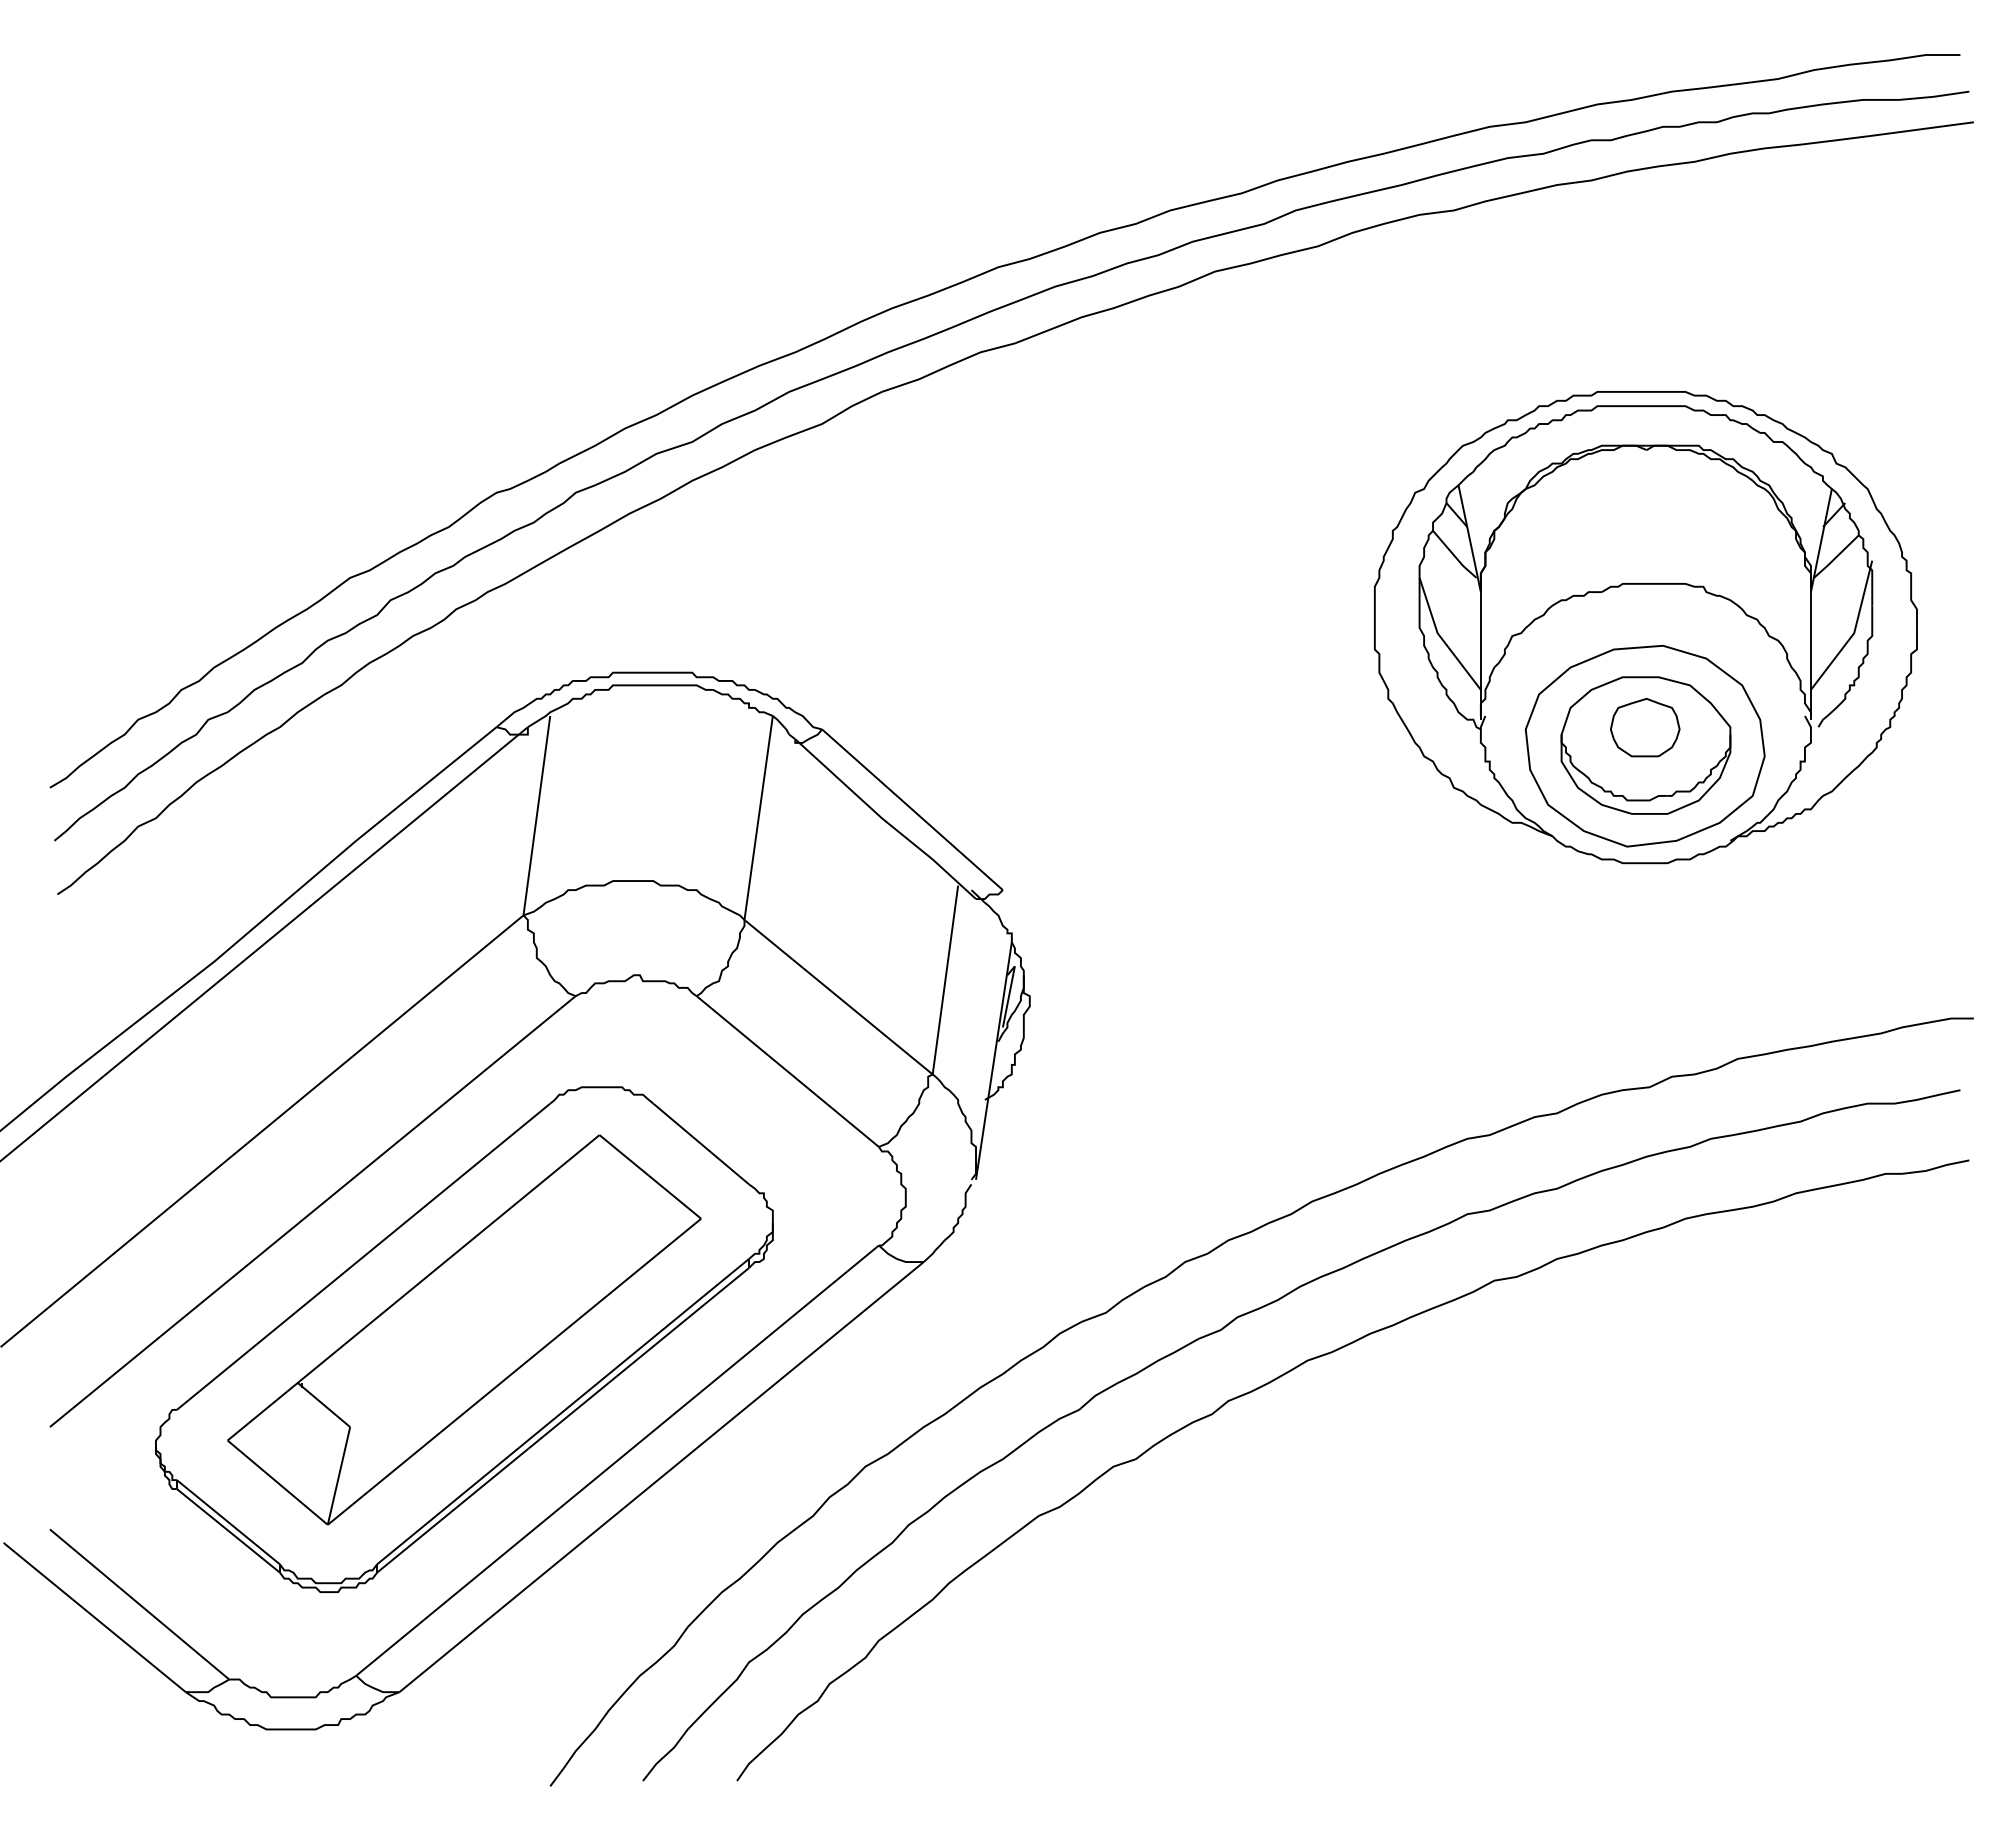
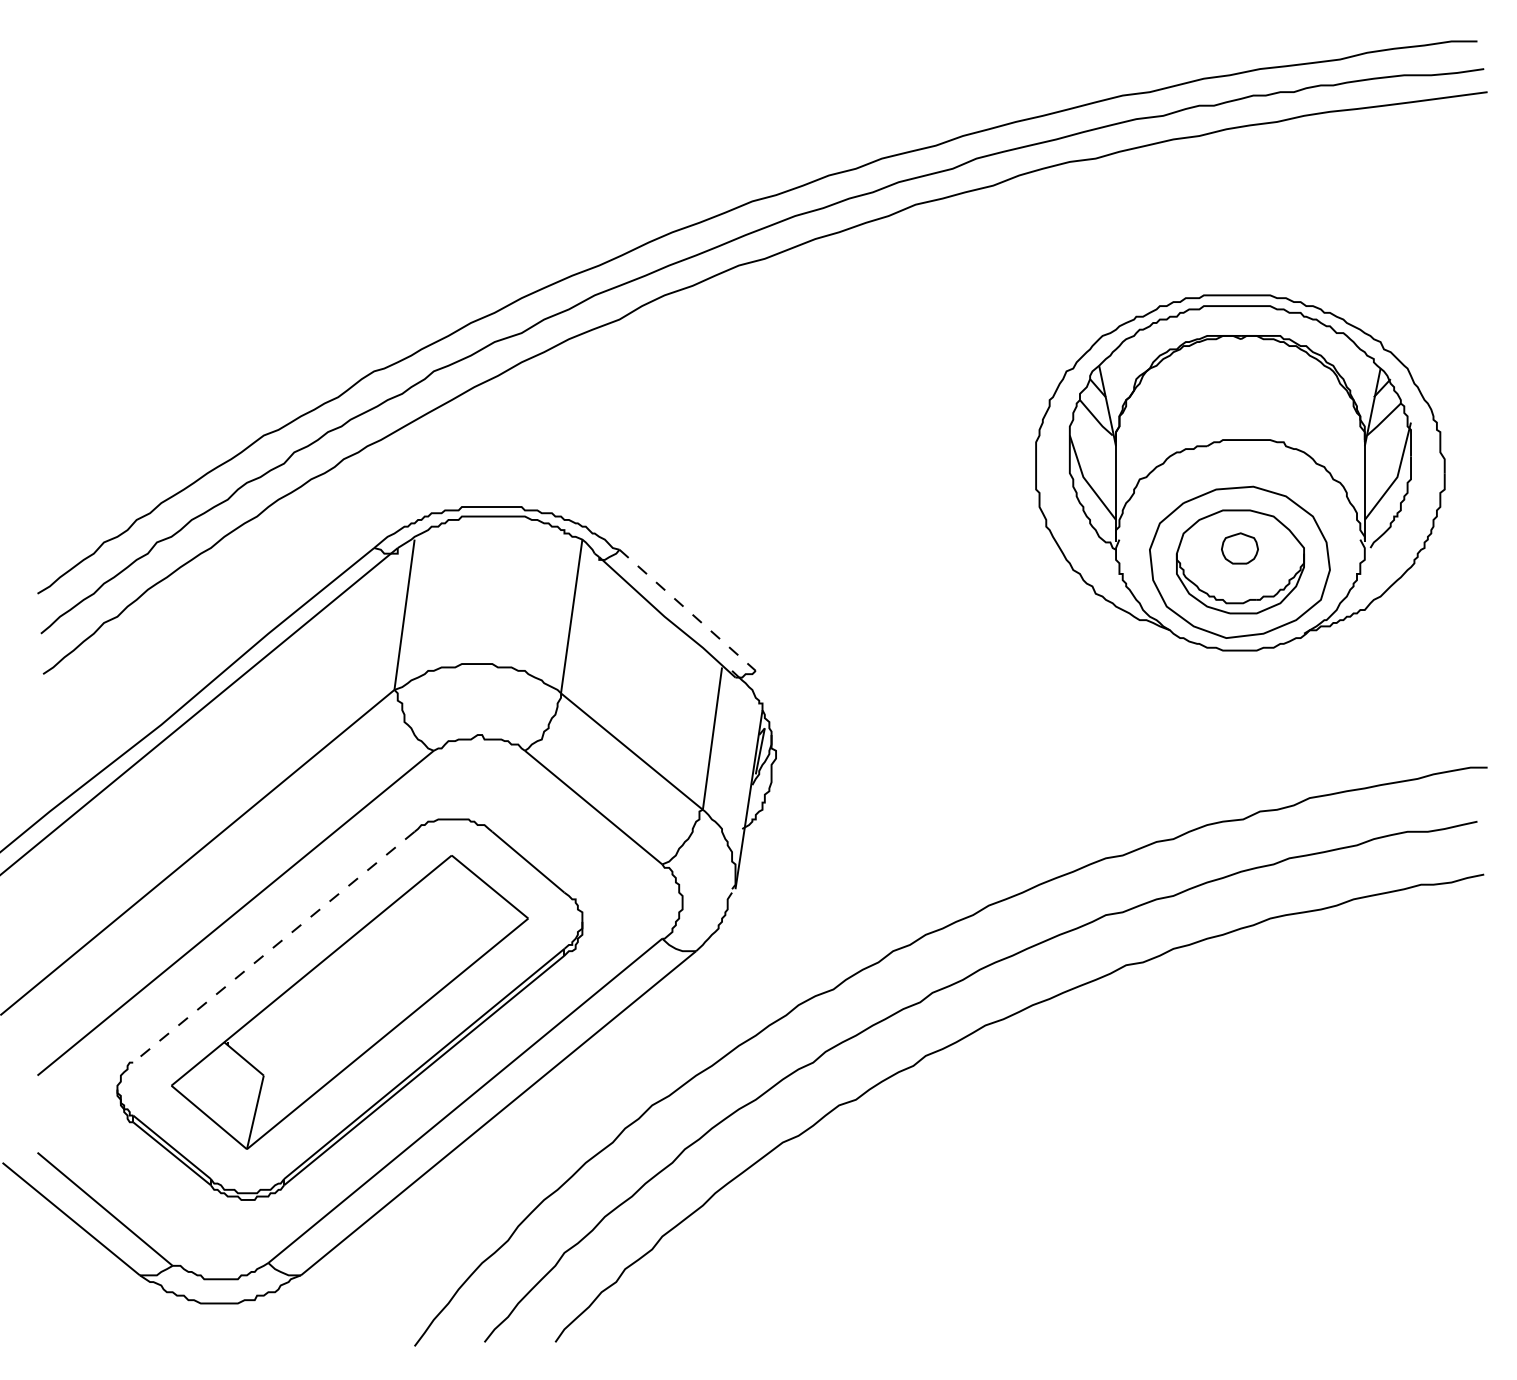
part: (1645, 727) -> (1240, 548), size x0.7
line: (912, 809) -> (687, 610), solid -> dashed
line: (363, 1257) -> (273, 947), solid -> dashed

